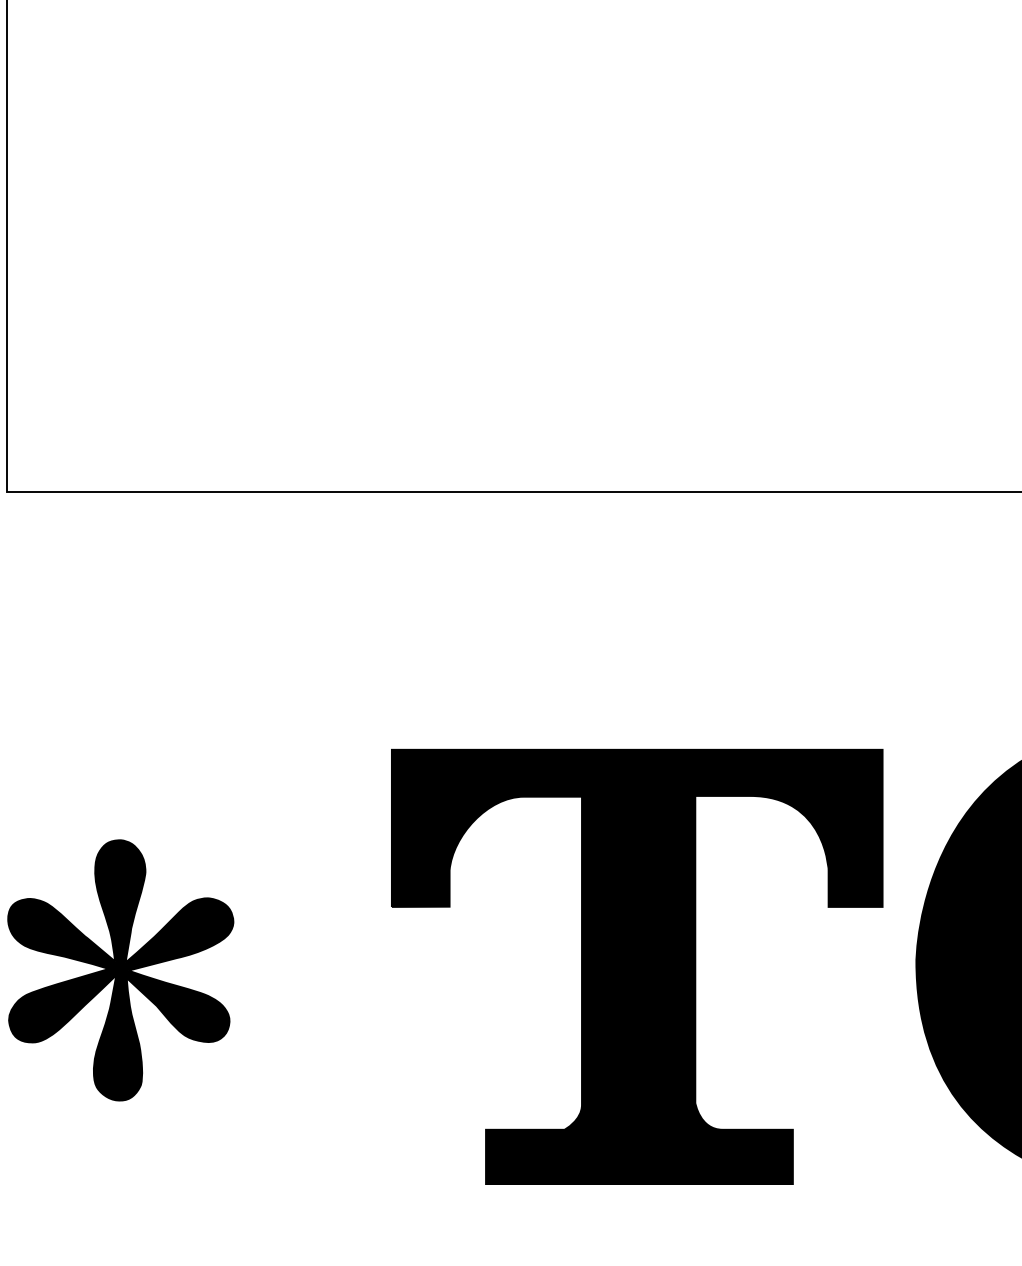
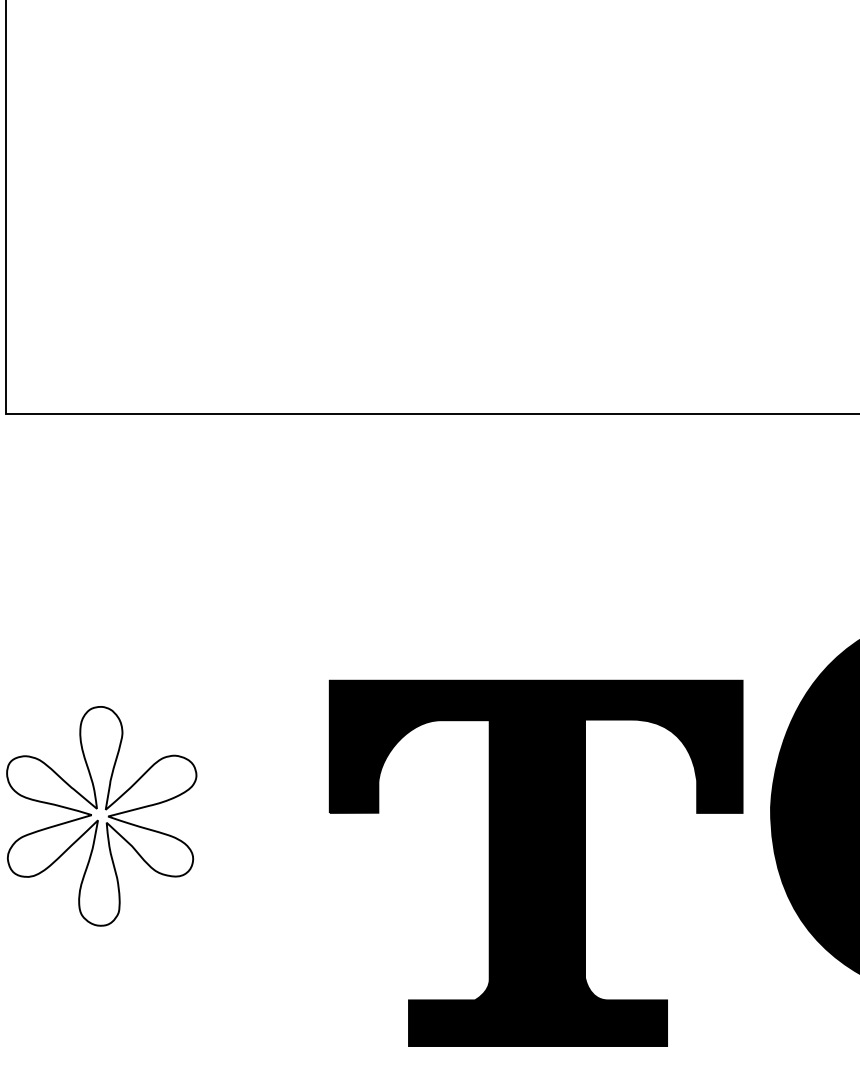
part: (636, 965) -> (535, 862), moved
fill: (120, 969) -> (101, 815), removed

